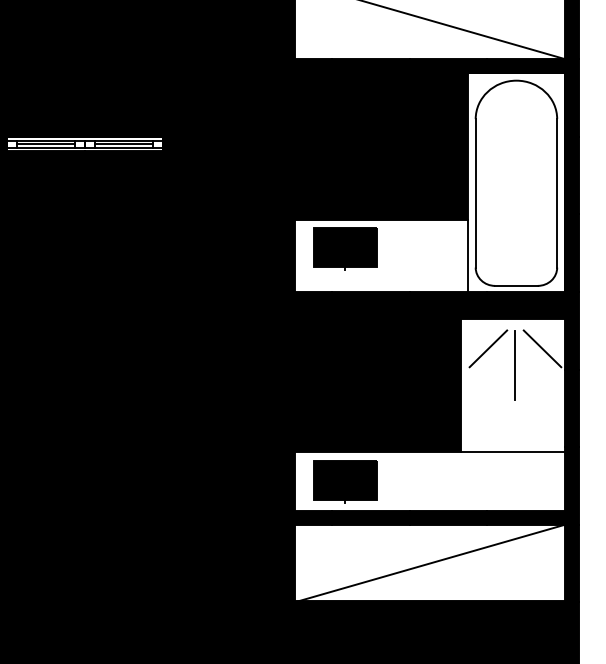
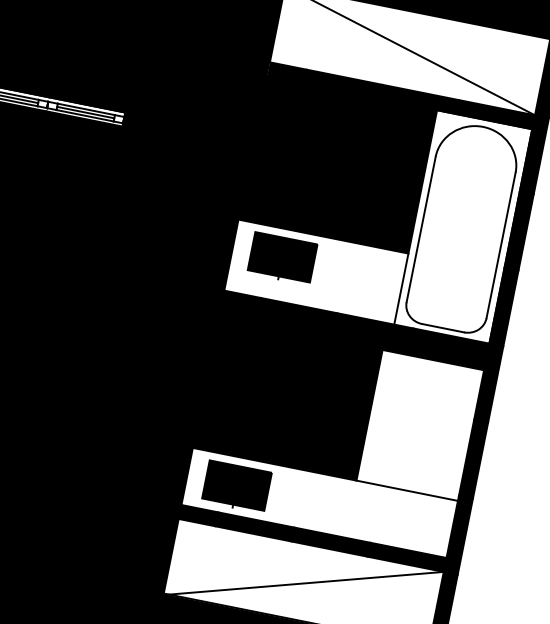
line: (488, 348) -> (403, 384), removed
line: (542, 348) -> (456, 394), removed
line: (515, 364) -> (426, 405), removed

